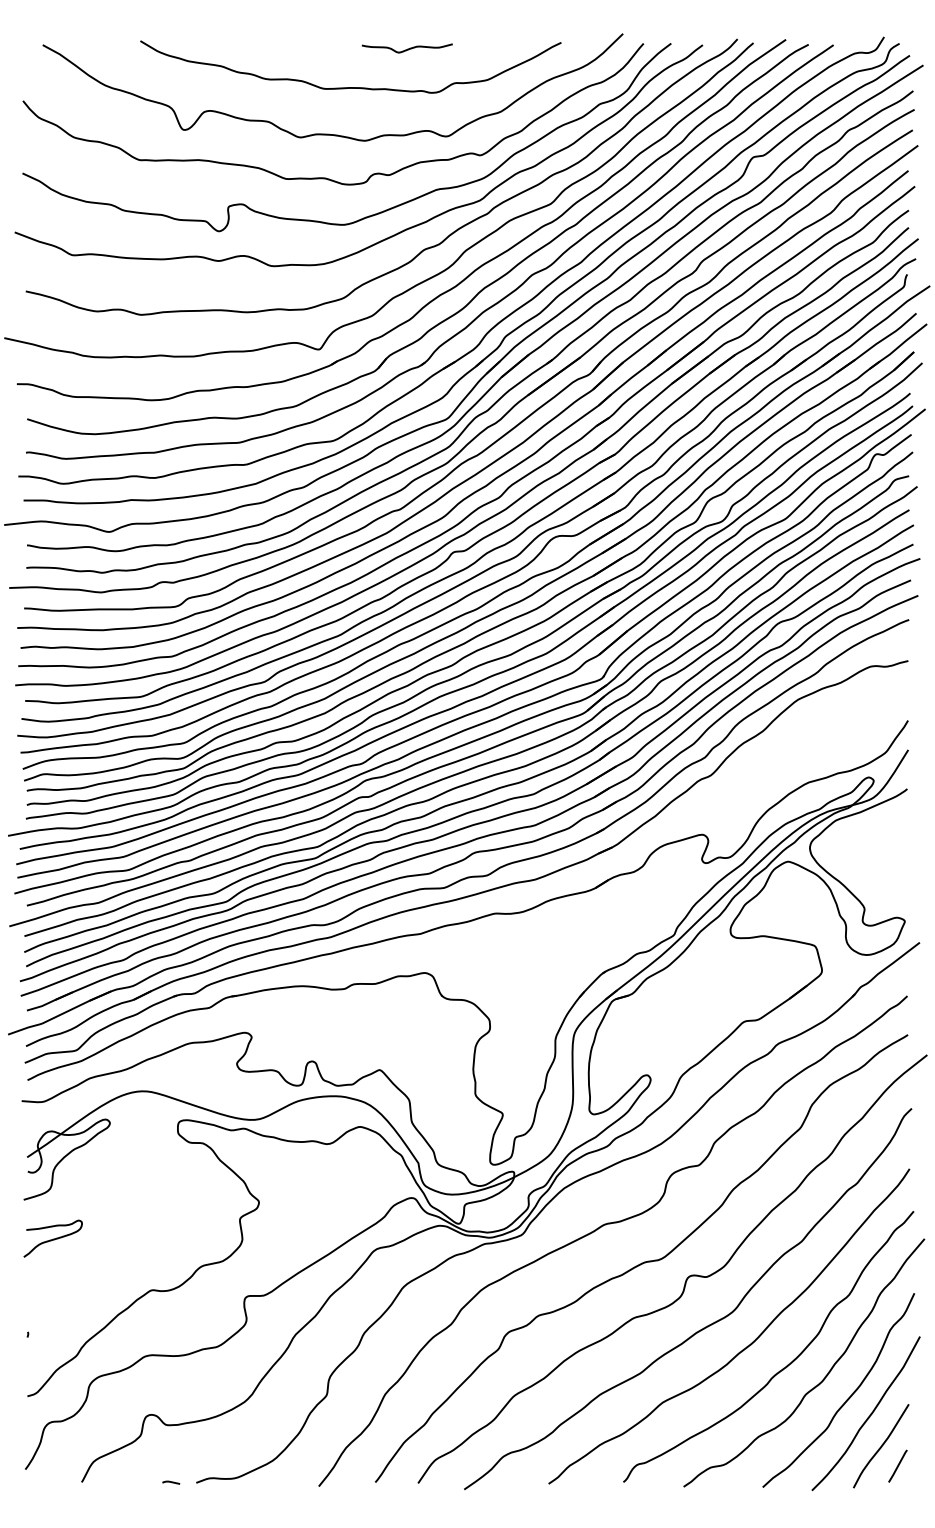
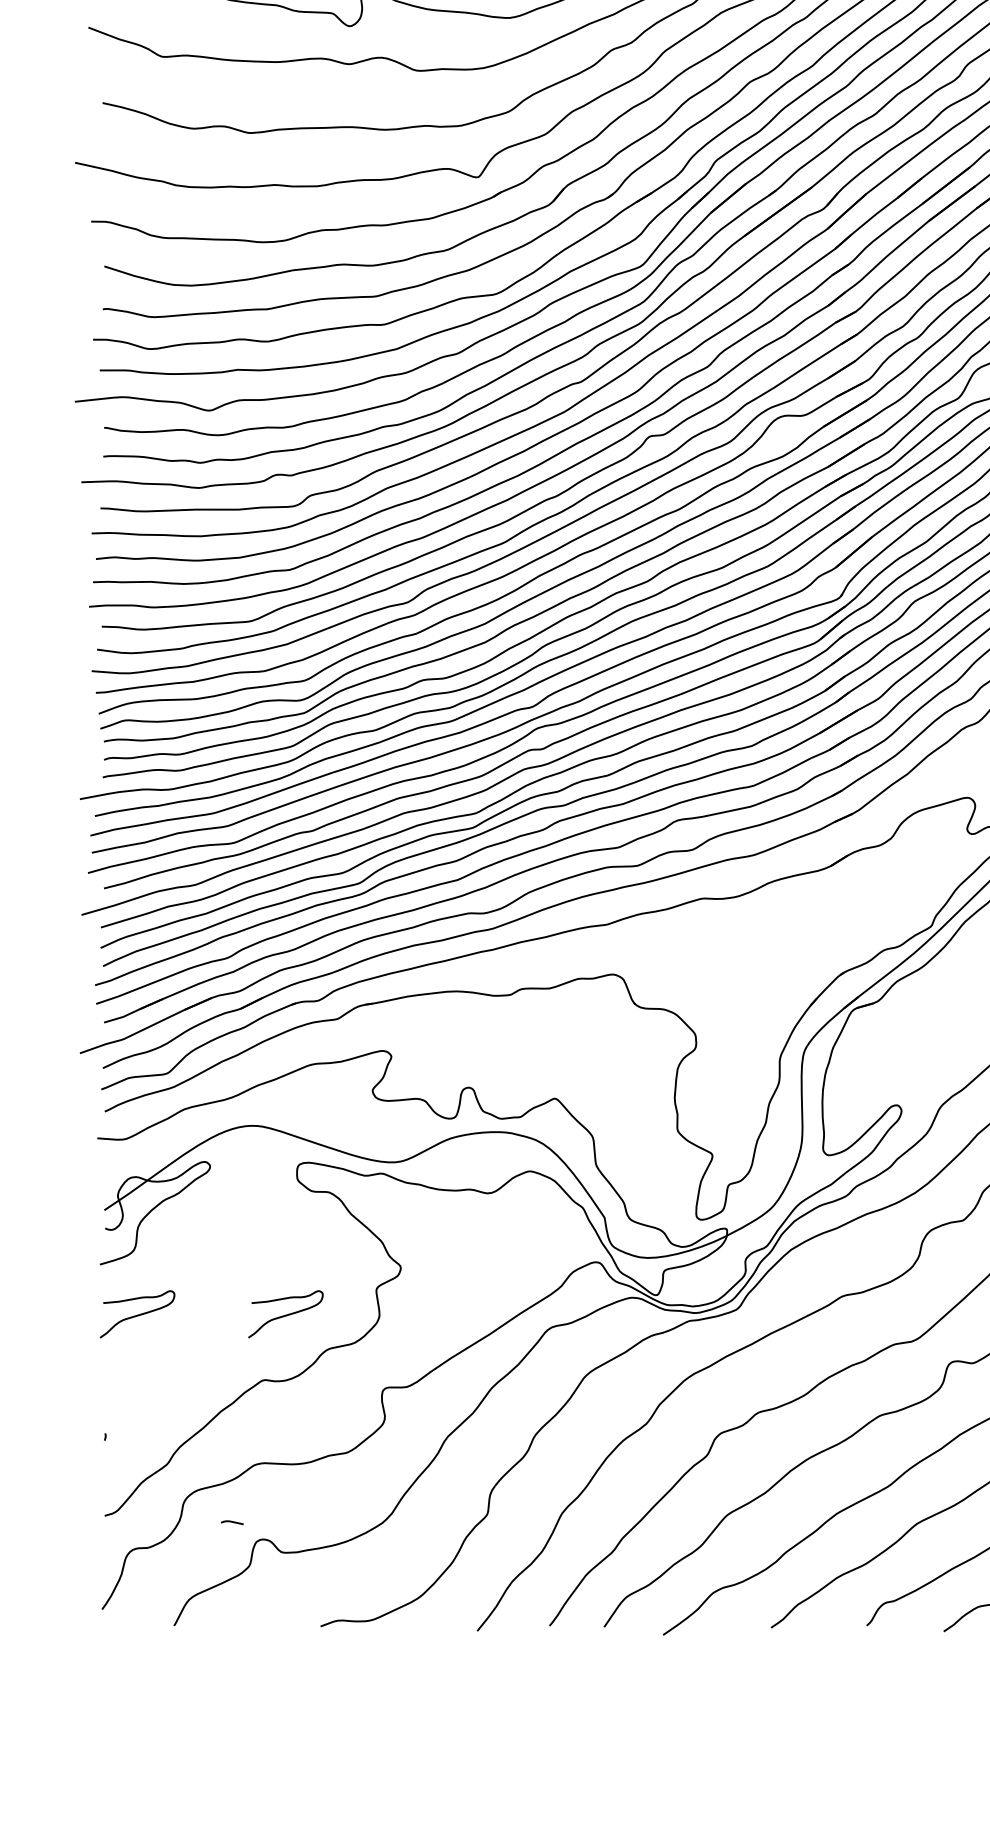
curve: (169, 1238) -> (286, 1314), added
curve: (171, 1482) -> (232, 1522), moved

